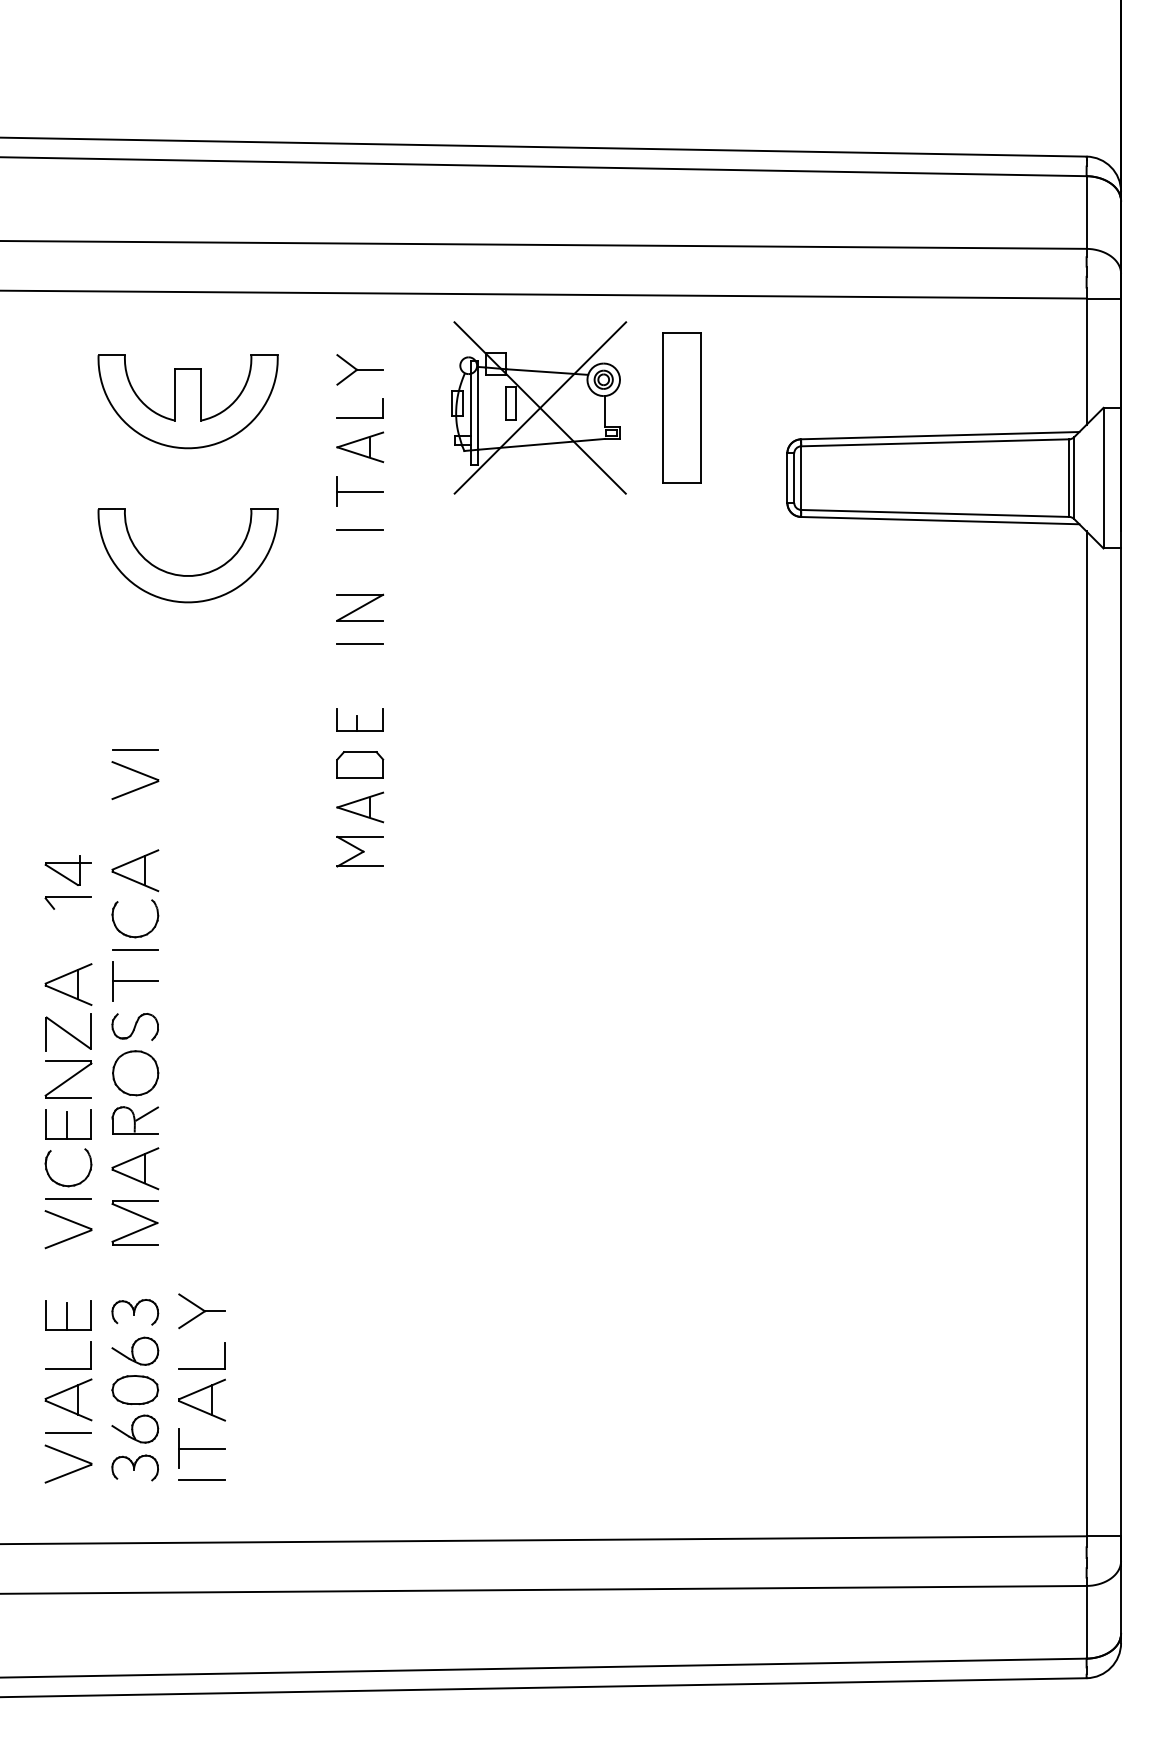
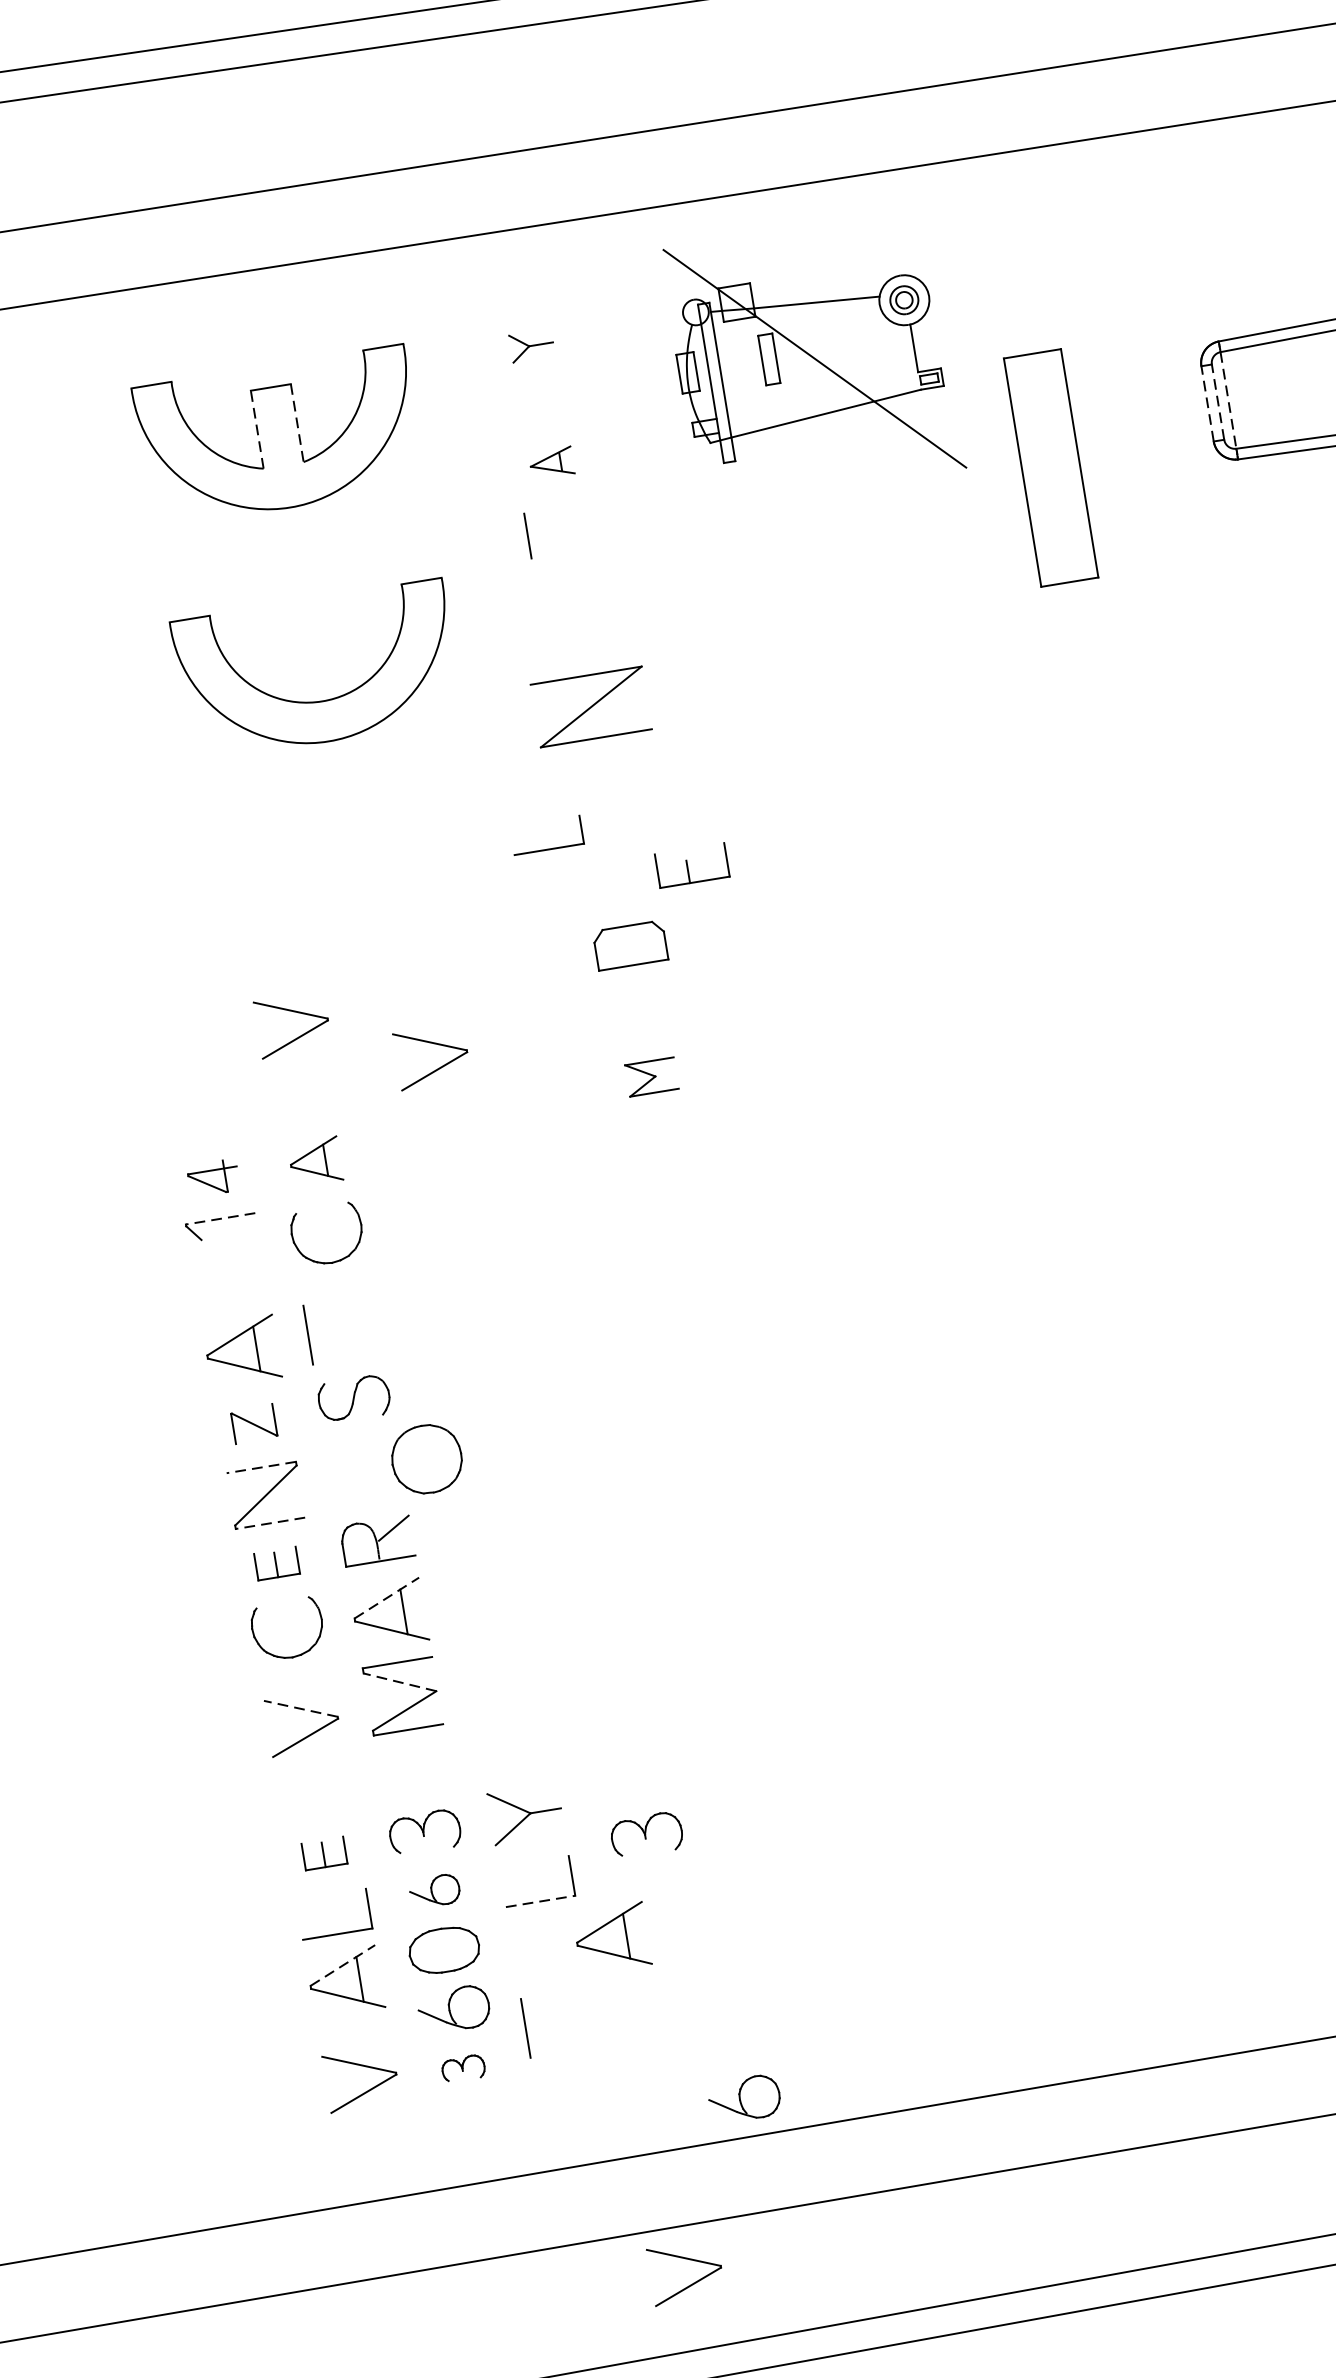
part: (359, 369) -> (531, 345), size x0.6
line: (174, 394) -> (256, 429), solid -> dashed
line: (201, 394) -> (297, 422), solid -> dashed
line: (540, 407) -> (815, 357), removed
part: (681, 407) -> (1049, 467), moved
part: (359, 417) -> (548, 849), moved
part: (360, 447) -> (551, 463), size x0.6
line: (787, 478) -> (1207, 404), solid -> dashed
line: (794, 478) -> (1218, 402), solid -> dashed
line: (801, 478) -> (1229, 400), solid -> dashed
line: (360, 491) -> (562, 530), removed
line: (360, 529) -> (572, 587), removed
part: (360, 607) -> (591, 706), size x1.6
line: (360, 644) -> (600, 762), removed
part: (359, 719) -> (690, 864), moved
line: (135, 749) -> (285, 977), removed
part: (360, 807) -> (641, 1009), removed
part: (224, 808) -> (435, 1045), added
part: (359, 851) -> (650, 1076), size x0.7
part: (67, 870) -> (212, 1178), size x0.7
part: (135, 870) -> (315, 1161), size x0.7
line: (68, 897) -> (220, 1219), solid -> dashed
line: (135, 949) -> (335, 1281), removed
line: (135, 980) -> (342, 1328), removed
part: (68, 1032) -> (254, 1424), size x0.6
line: (68, 1061) -> (261, 1468), solid -> dashed
part: (135, 1073) -> (426, 1459), moved
line: (68, 1097) -> (270, 1522), solid -> dashed
part: (68, 1124) -> (277, 1563), size x0.6
line: (135, 1158) -> (387, 1598), solid -> dashed
line: (68, 1198) -> (295, 1676), removed
line: (134, 1213) -> (399, 1682), solid -> dashed
line: (68, 1220) -> (300, 1709), solid -> dashed
part: (68, 1315) -> (324, 1853), size x0.6
part: (277, 1337) -> (647, 1835), added
part: (135, 1350) -> (434, 1890), size x0.7
line: (202, 1368) -> (541, 1900), solid -> dashed
line: (68, 1389) -> (342, 1965), solid -> dashed
part: (201, 1399) -> (611, 1937), moved
line: (68, 1433) -> (353, 2032), removed
line: (201, 1448) -> (559, 2022), removed
part: (134, 1467) -> (462, 2067), size x0.6
line: (201, 1479) -> (567, 2069), removed
part: (312, 1516) -> (744, 2098), added
part: (260, 1615) -> (690, 2261), added

